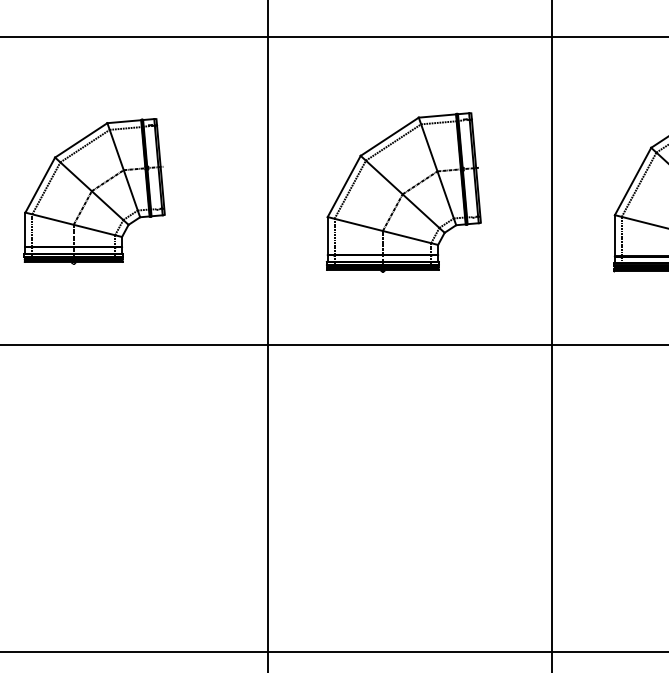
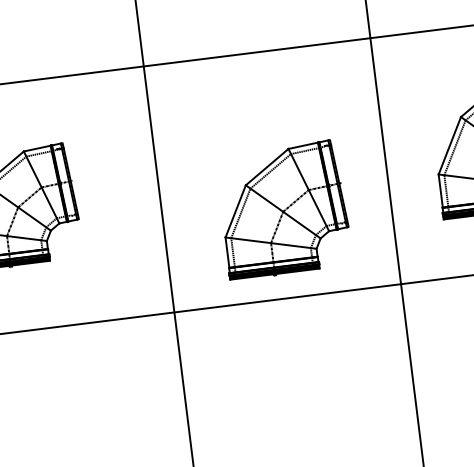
part: (403, 192) -> (283, 210), moved

